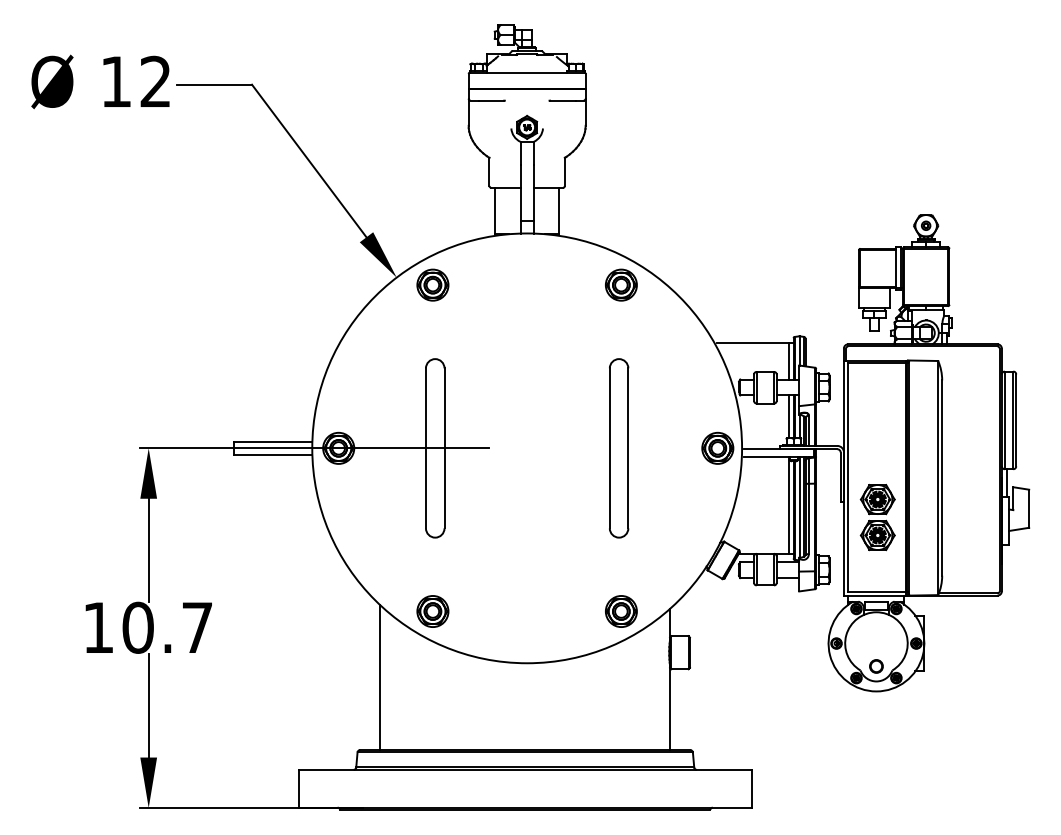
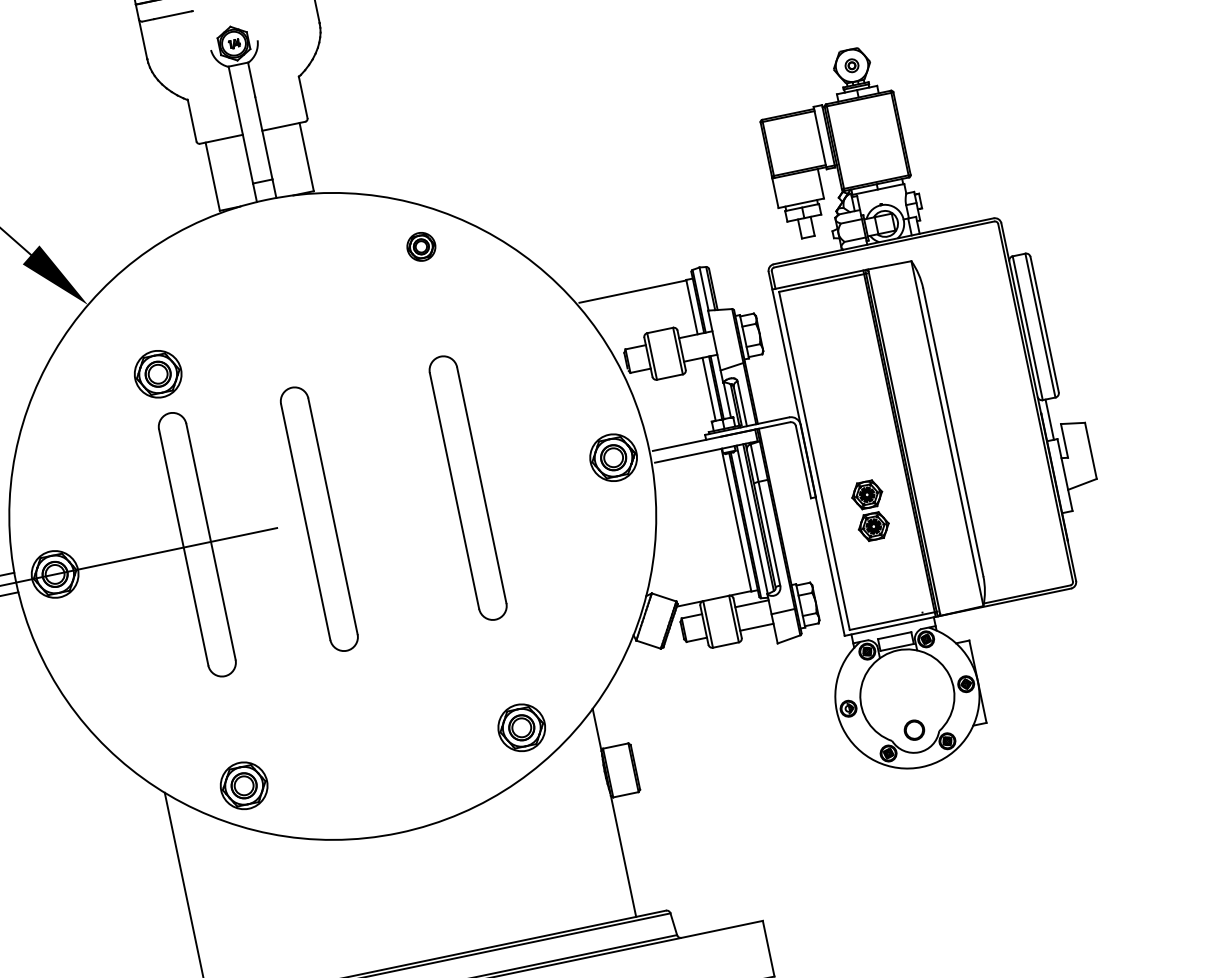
part: (432, 284) -> (157, 373), moved
part: (621, 284) -> (421, 245), size x0.6
part: (518, 448) -> (320, 519), added
part: (877, 517) -> (870, 510), size x0.6

